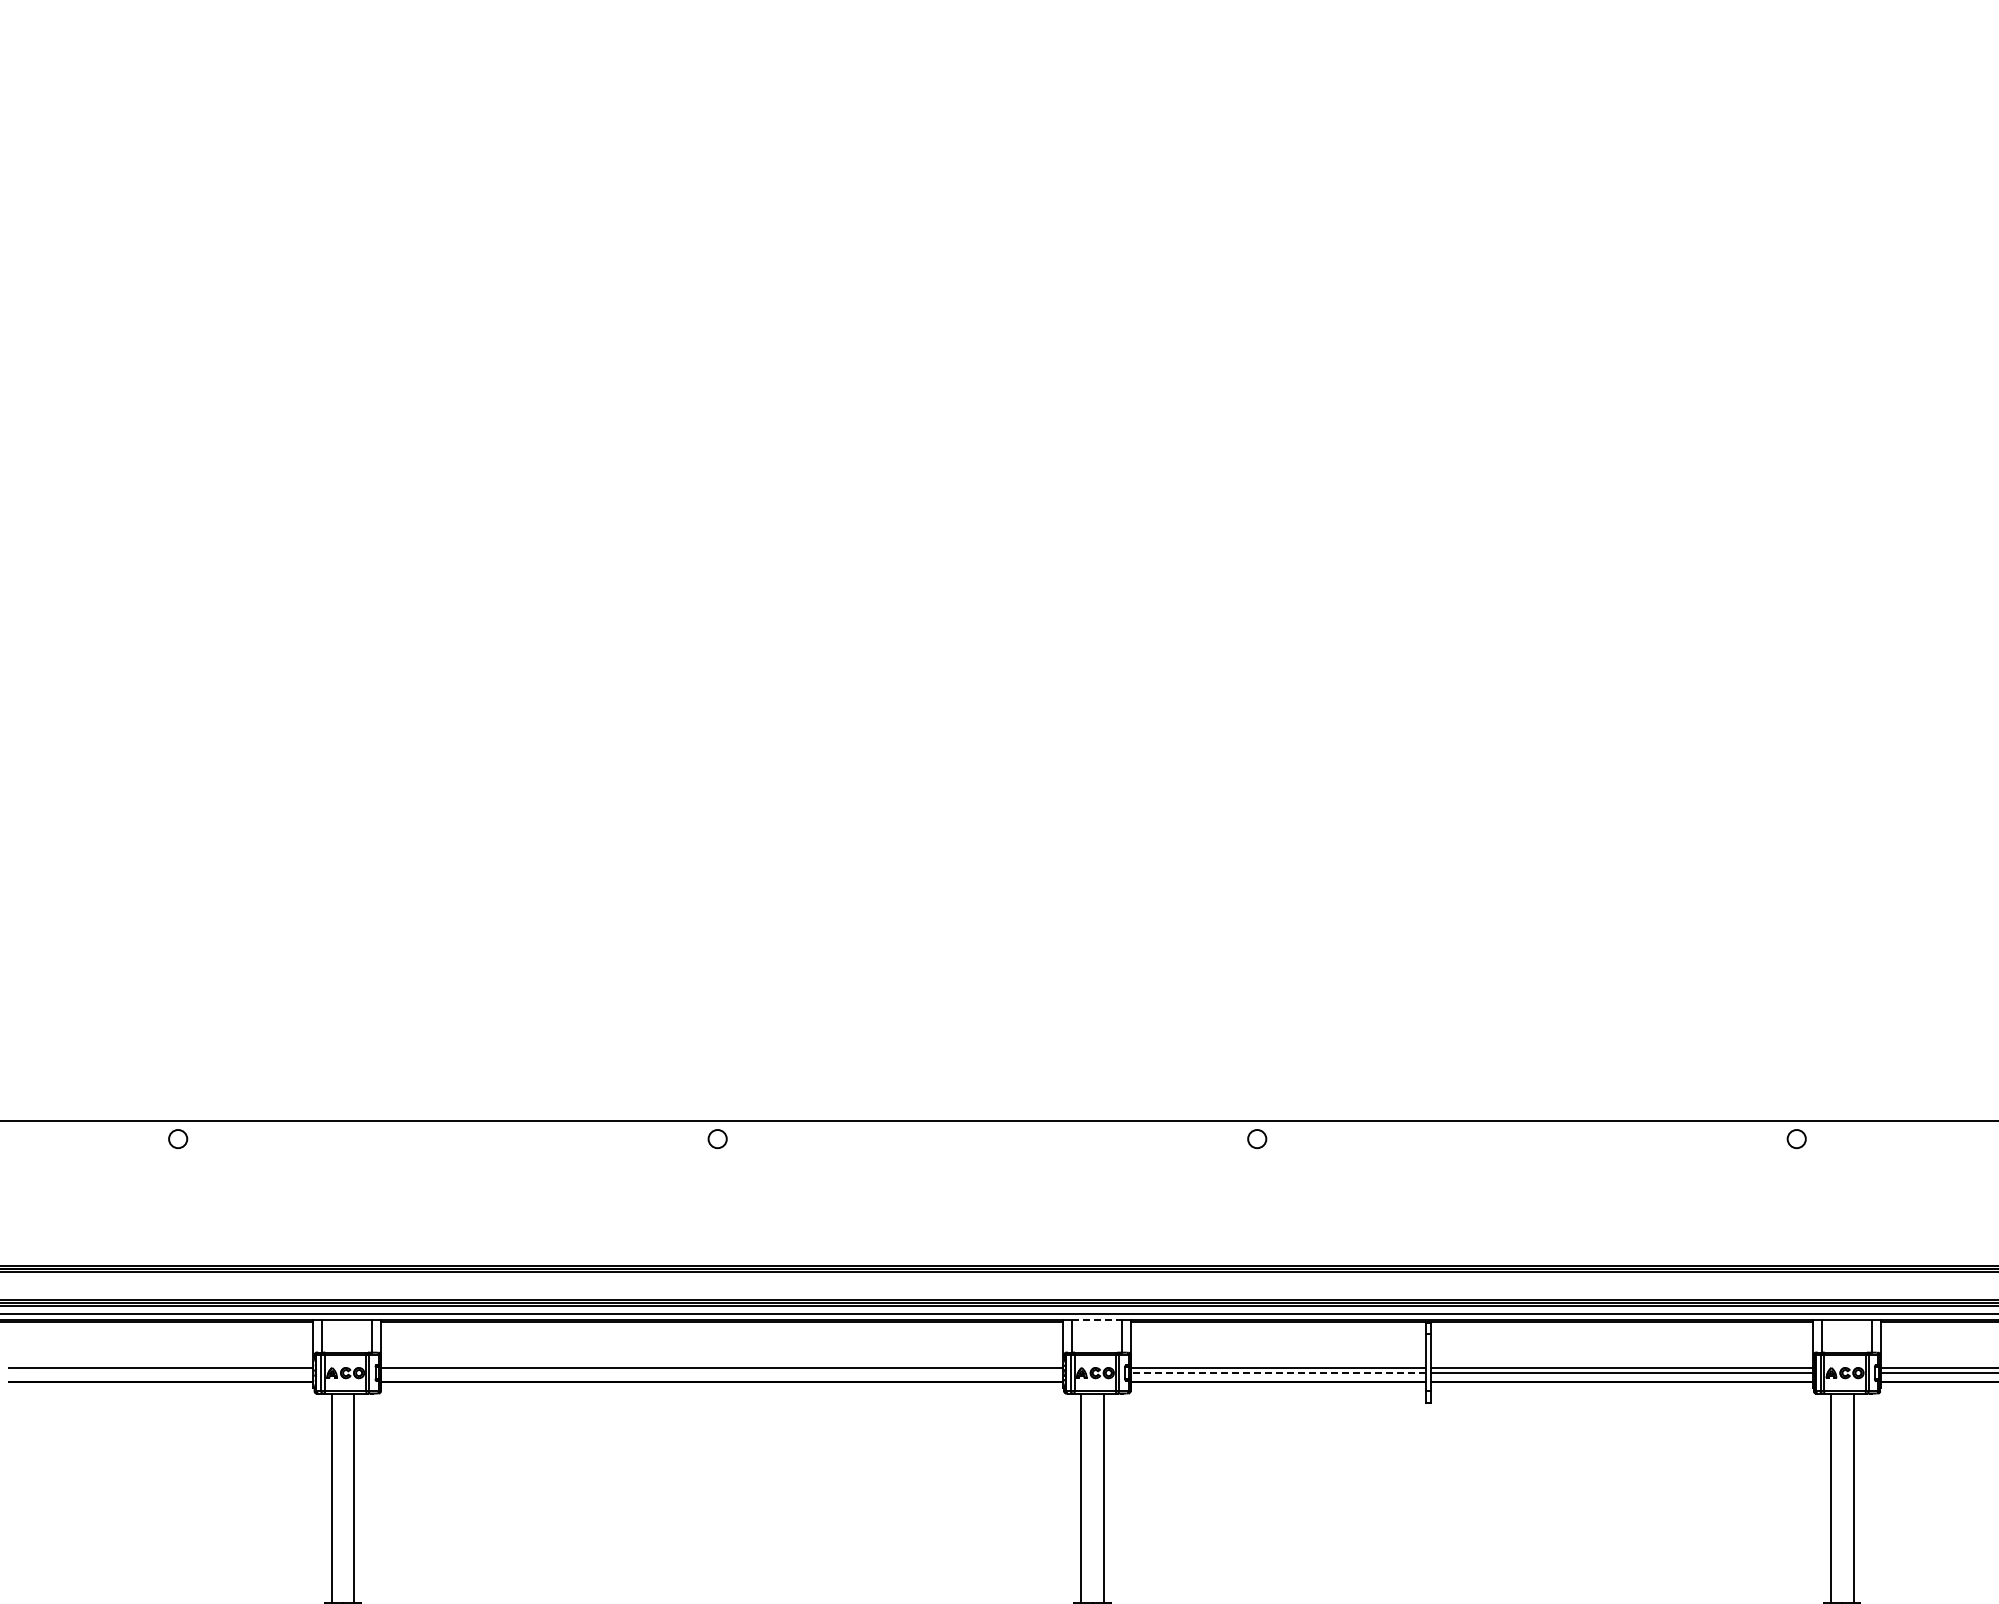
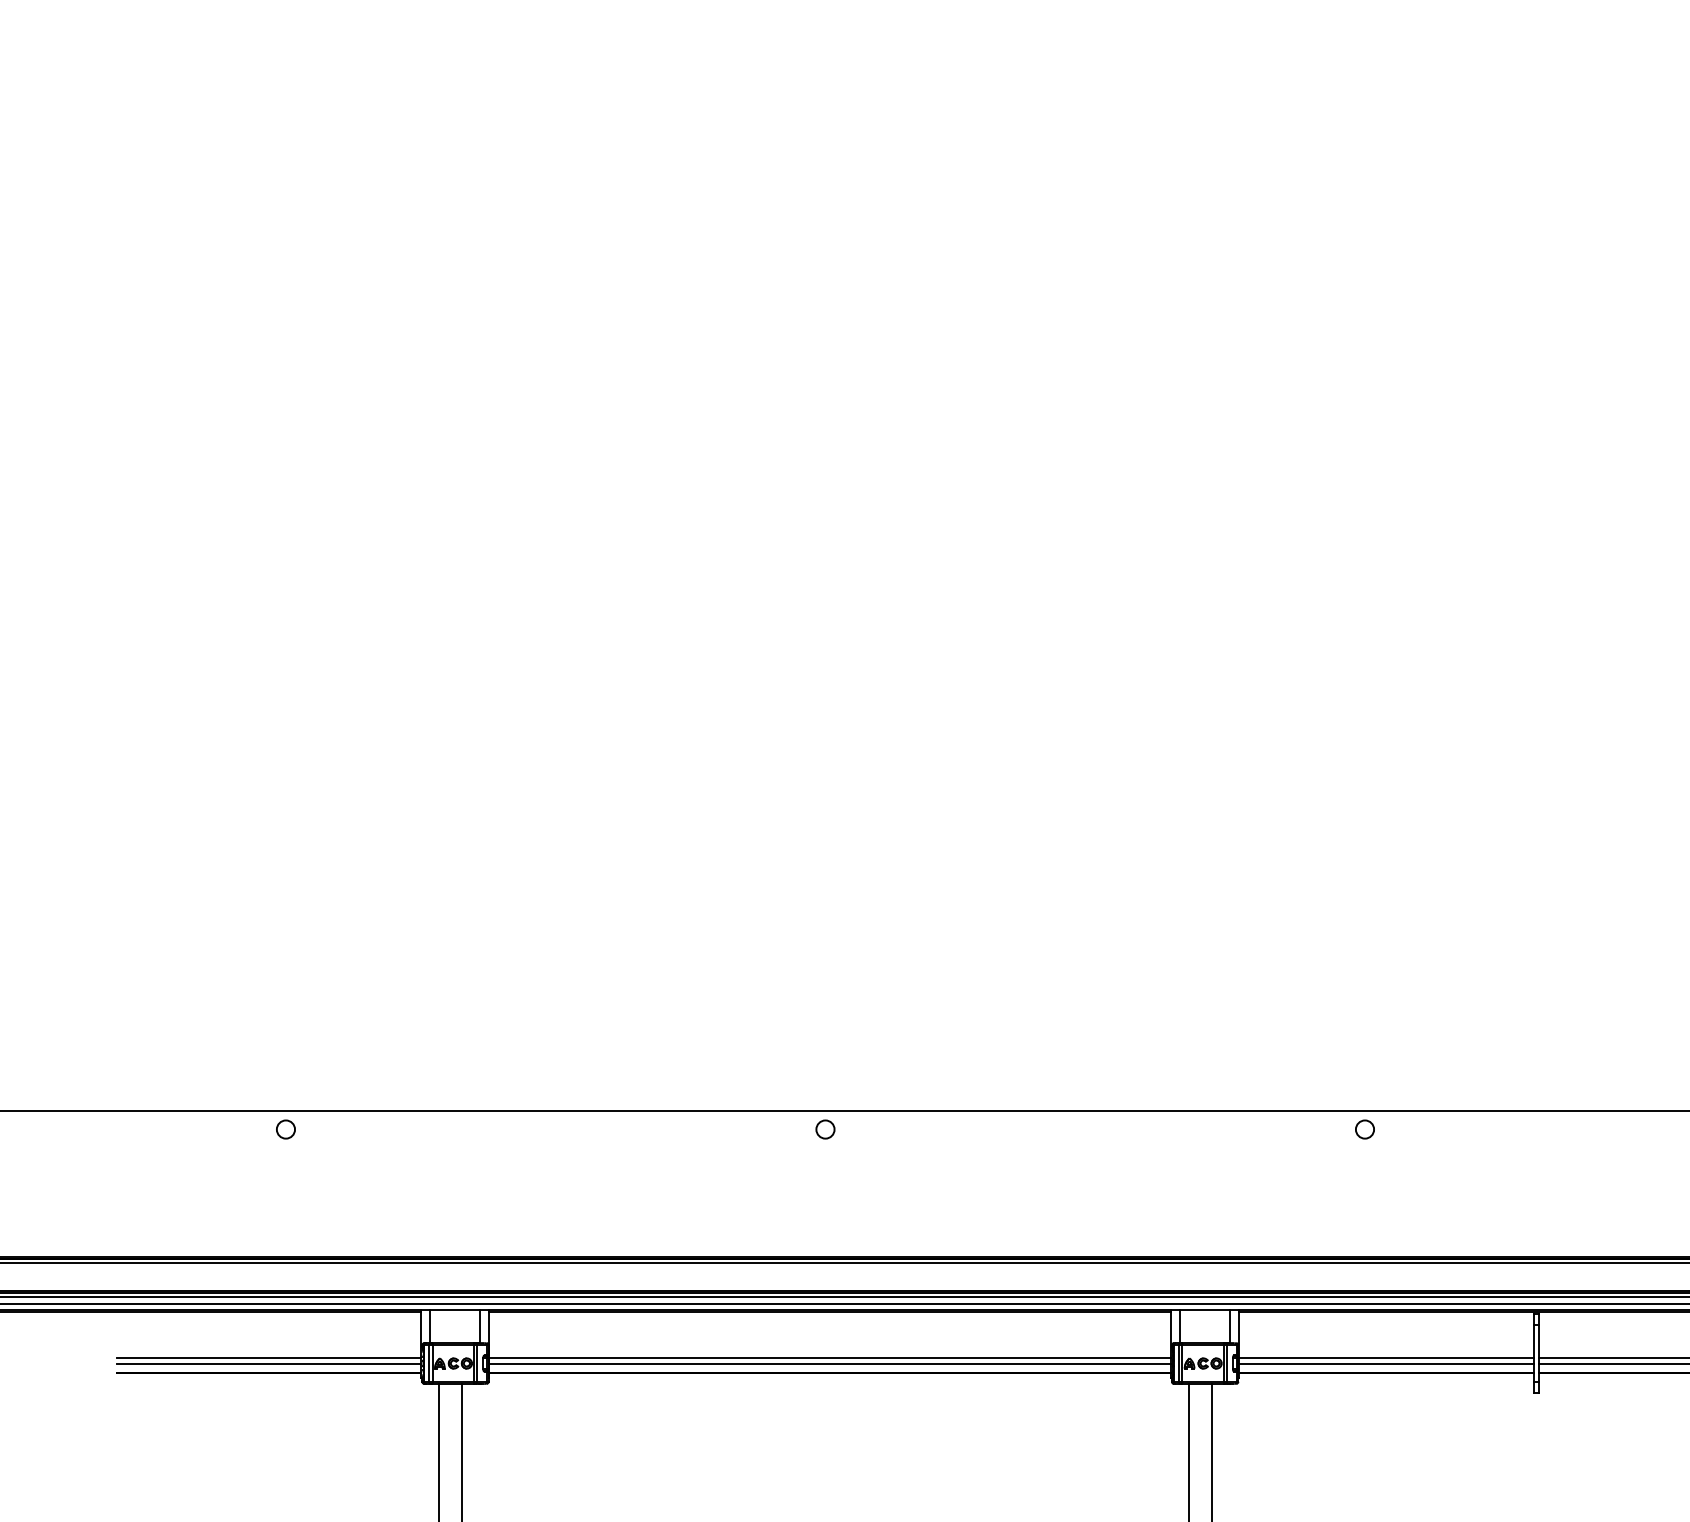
line: (1097, 1319) -> (1205, 1309), dashed -> solid
line: (160, 1373) -> (268, 1363), added
line: (722, 1373) -> (830, 1363), added
line: (1278, 1373) -> (1386, 1363), dashed -> solid

